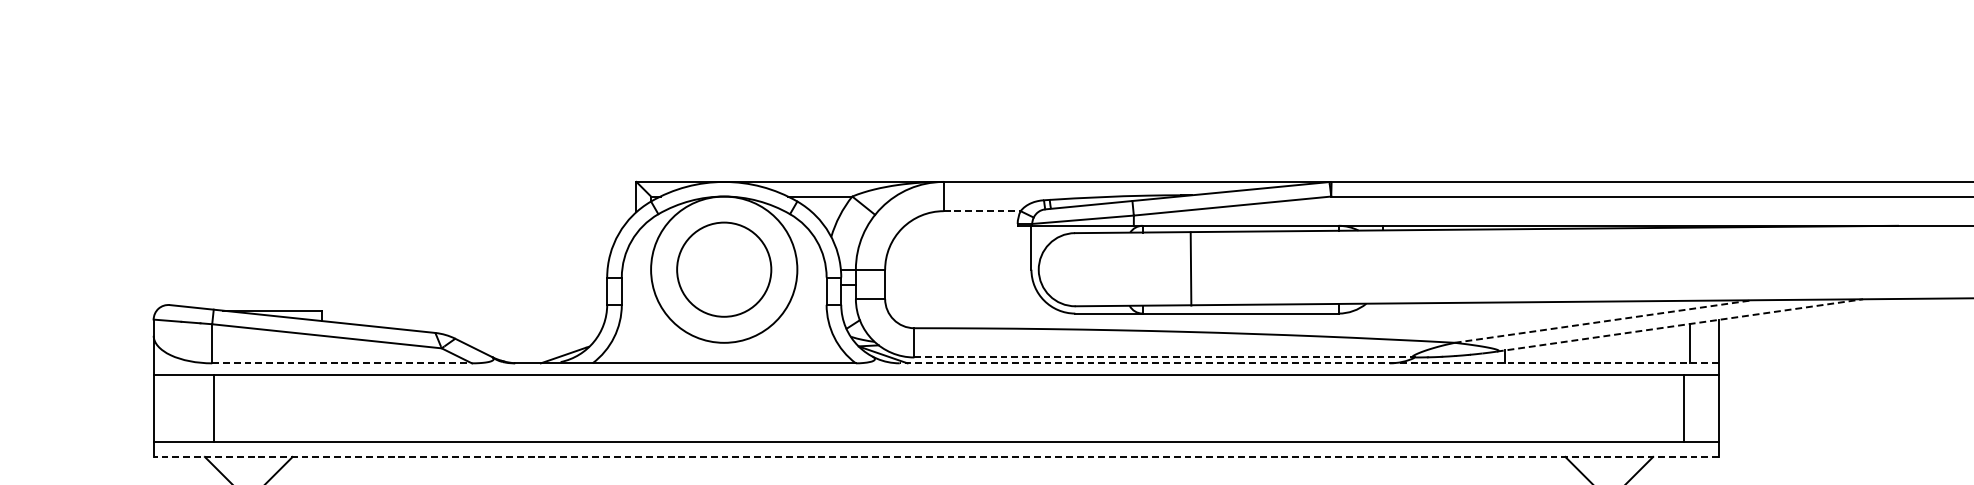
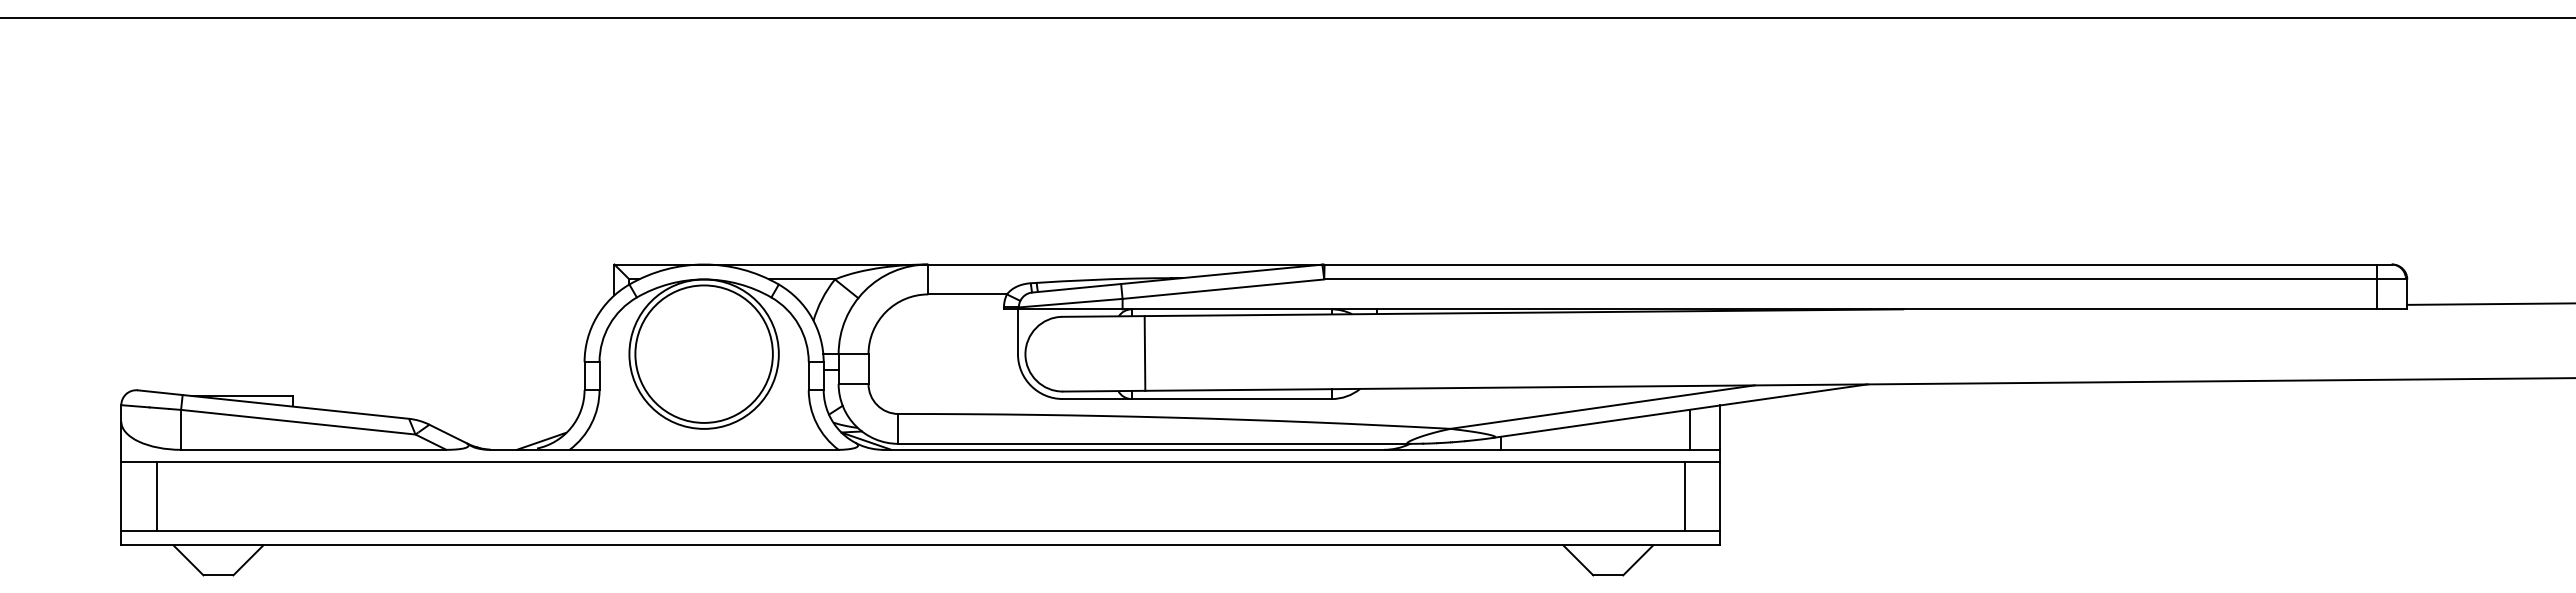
line: (983, 211) -> (968, 294), dashed -> solid
circle: (723, 269) -> (703, 353), size x1.43
line: (1190, 269) -> (1144, 353), moved
line: (1603, 321) -> (1602, 407), dashed -> solid
line: (1679, 325) -> (1680, 411), dashed -> solid
line: (1165, 357) -> (1154, 443), dashed -> solid
line: (341, 363) -> (313, 449), dashed -> solid
line: (1308, 363) -> (1301, 449), dashed -> solid
line: (214, 408) -> (157, 495), moved
line: (936, 456) -> (920, 545), dashed -> solid

